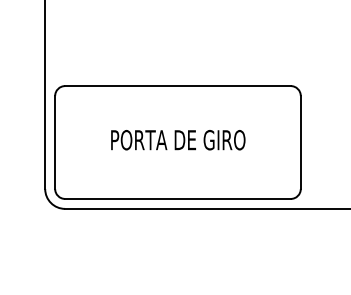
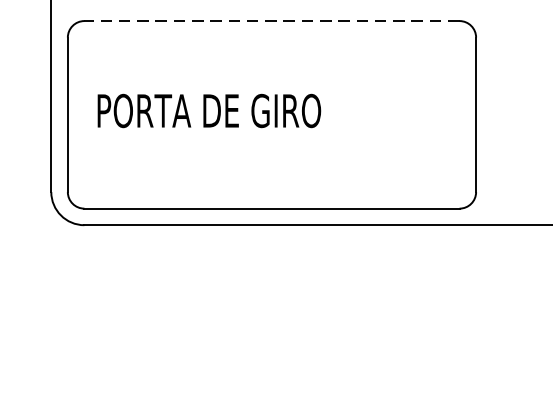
line: (177, 86) -> (271, 21), solid -> dashed
text: (178, 140) -> (209, 111), moved

